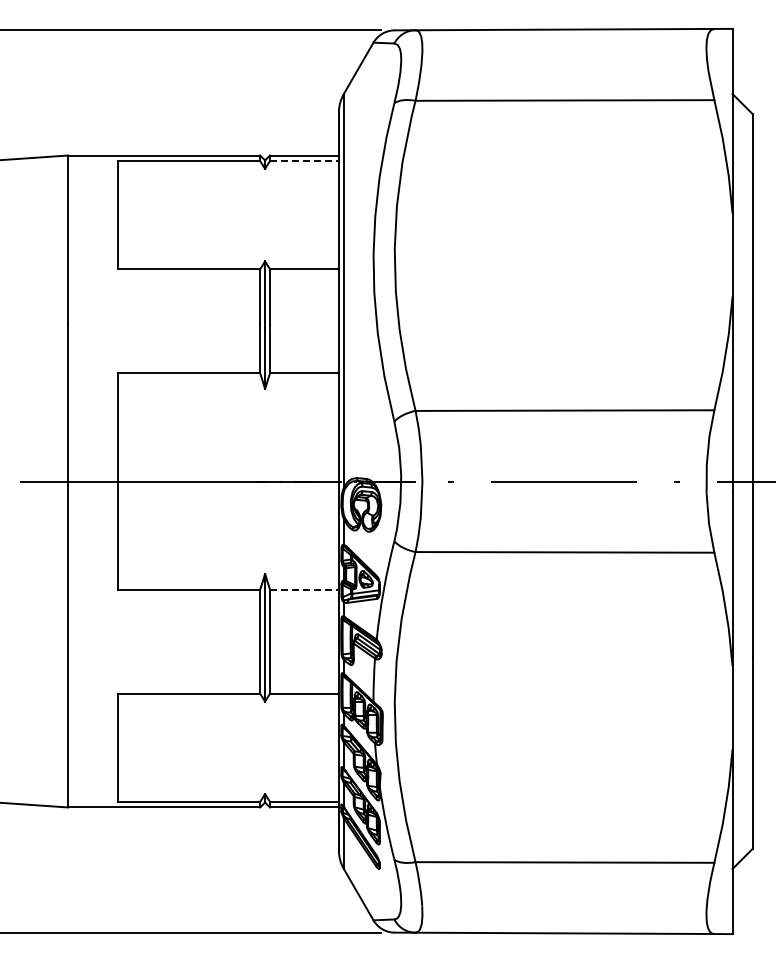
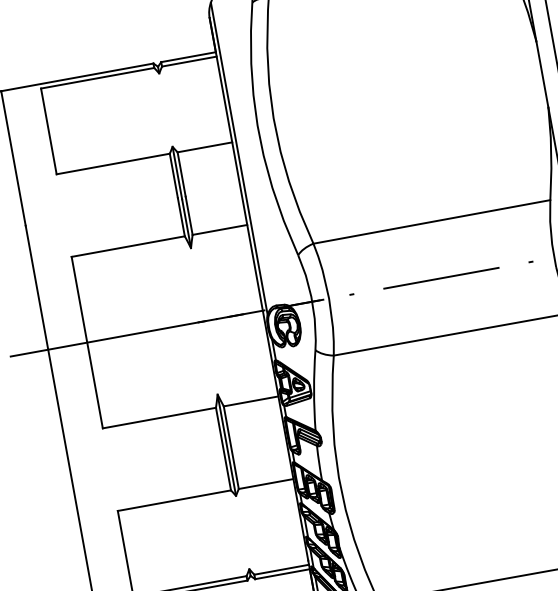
line: (304, 161) -> (189, 61), dashed -> solid
line: (304, 589) -> (251, 401), dashed -> solid

